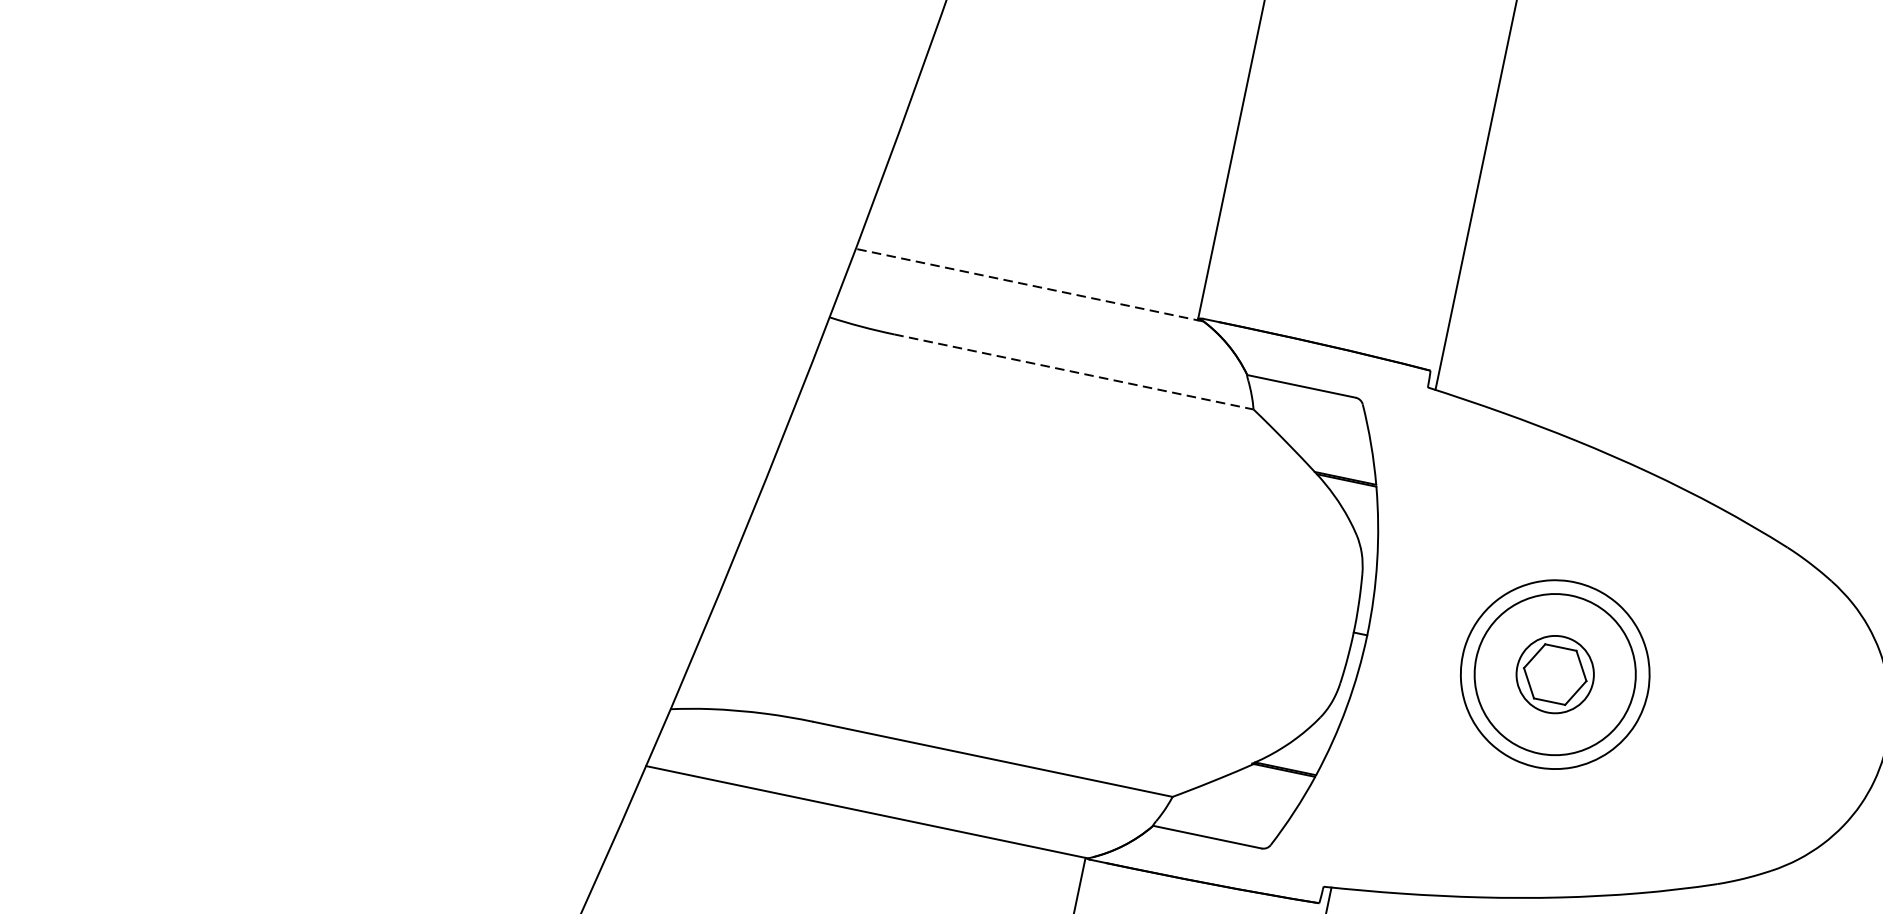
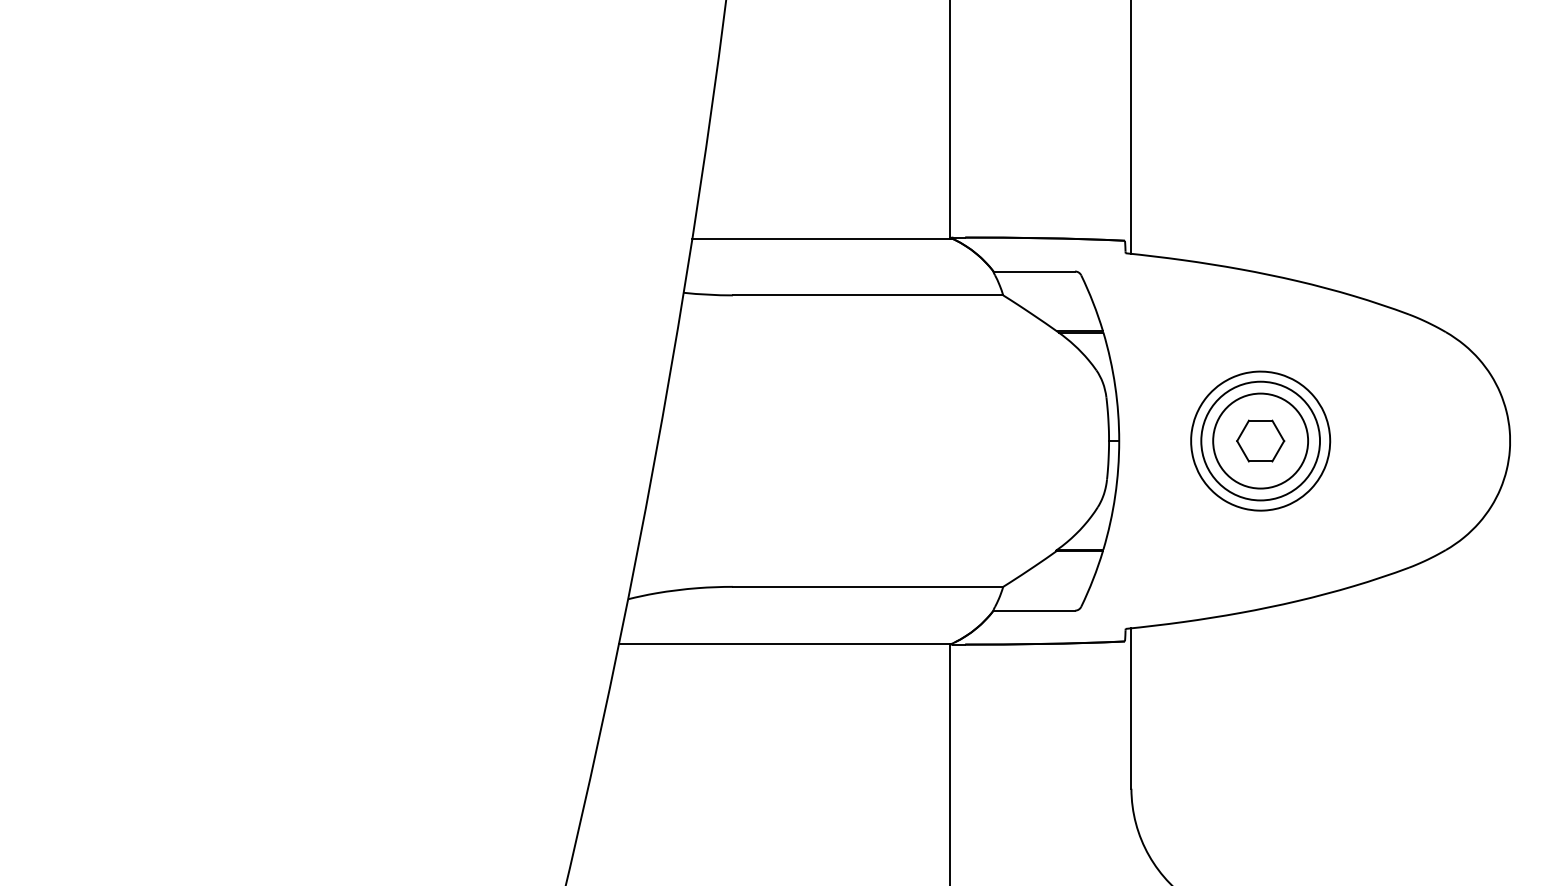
line: (1028, 285) -> (822, 239), dashed -> solid
line: (1074, 372) -> (868, 295), dashed -> solid
circle: (1555, 673) -> (1260, 440), size x1.67

